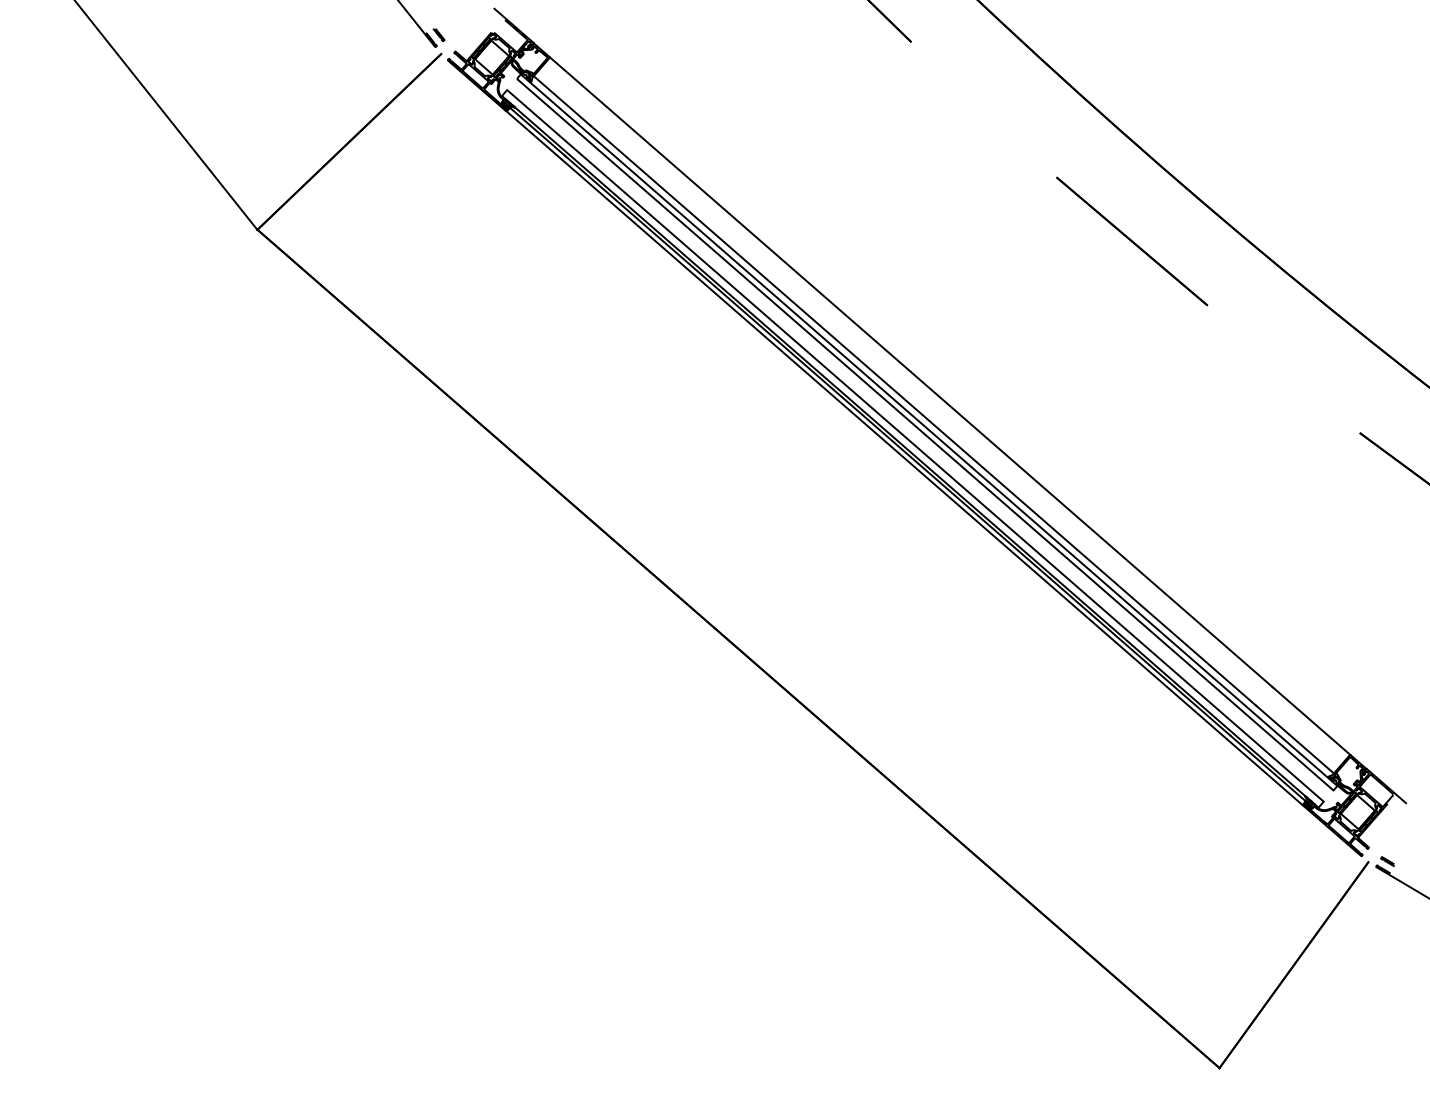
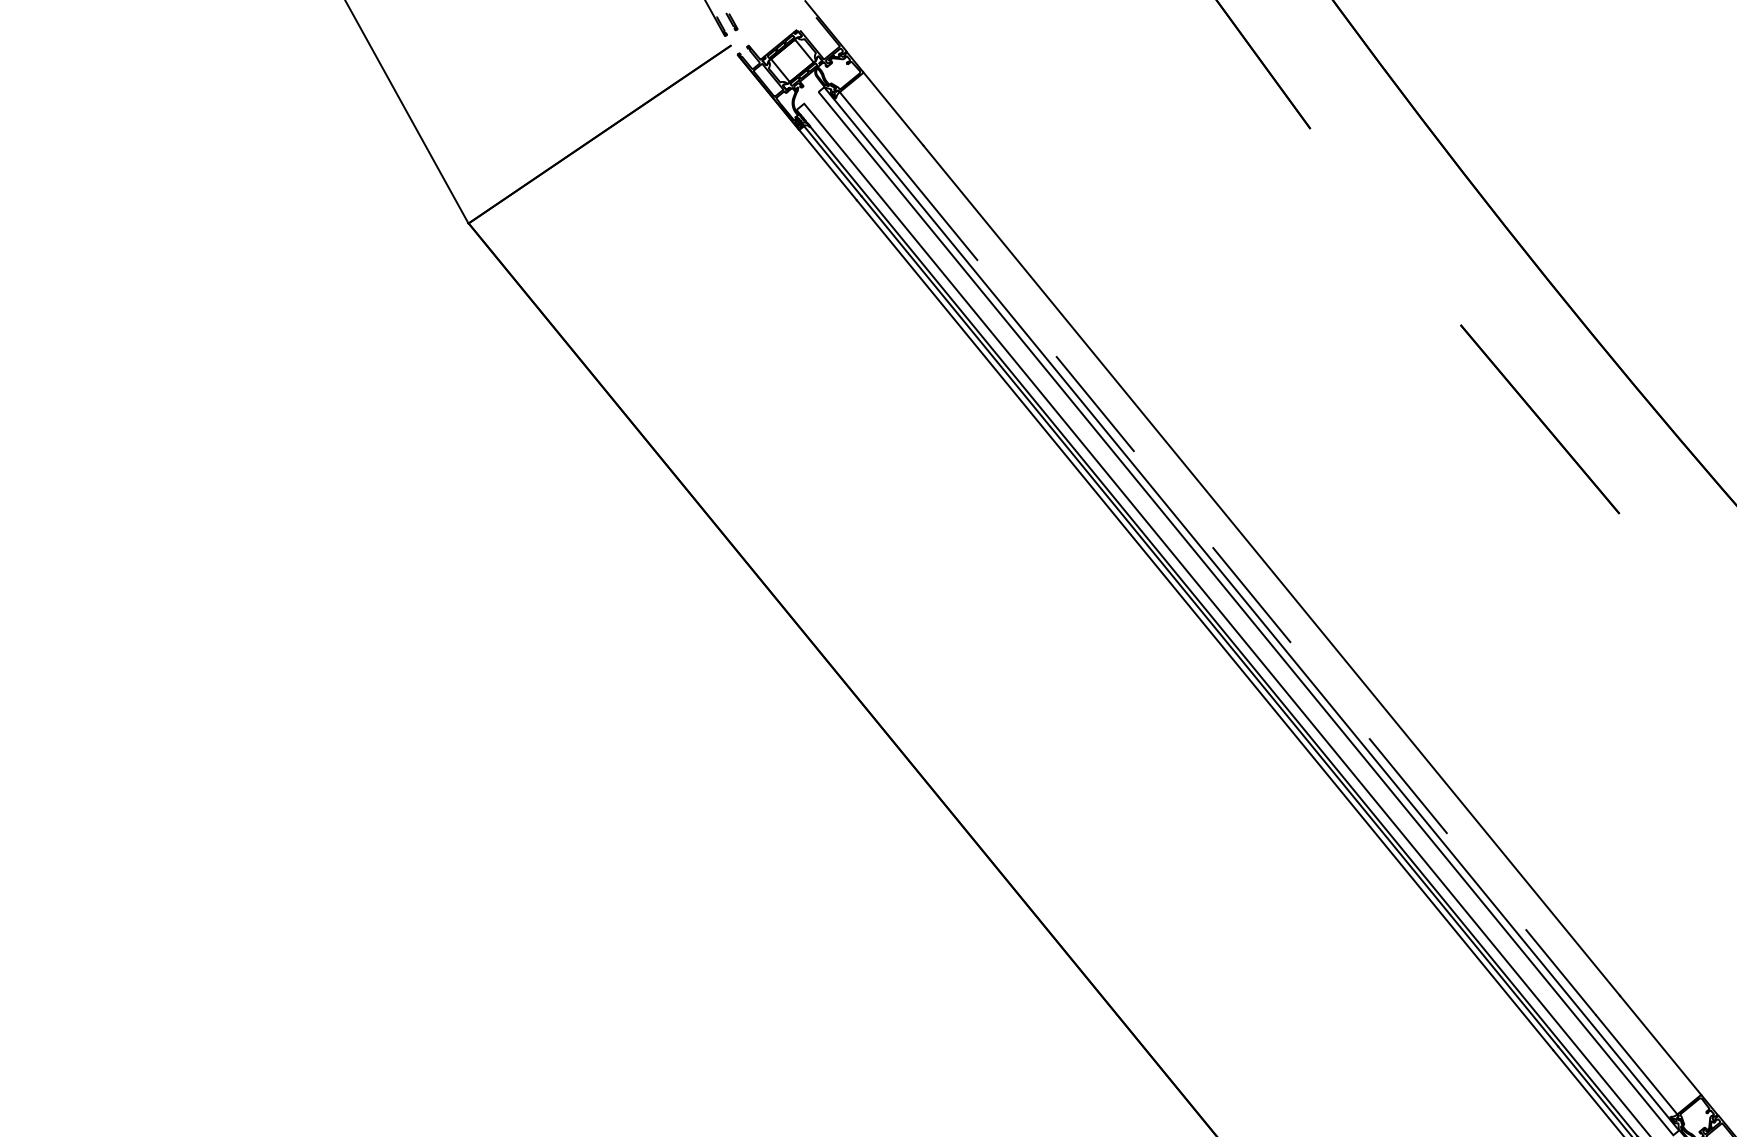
line: (924, 416) -> (1248, 591), solid -> dashed

